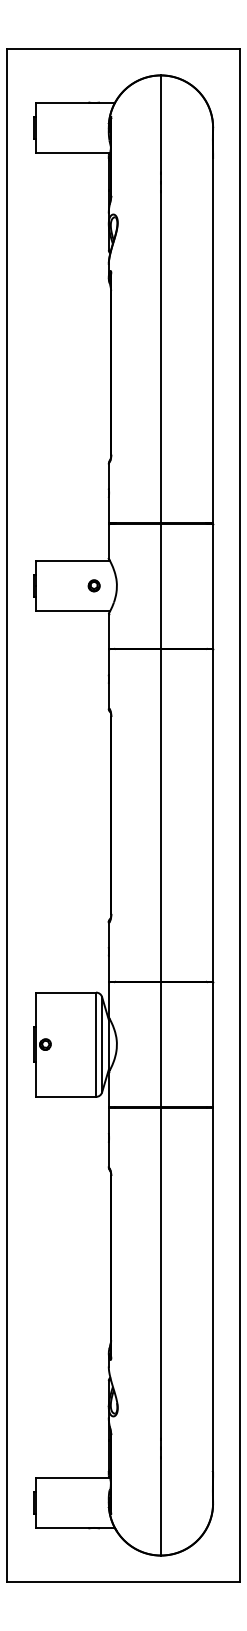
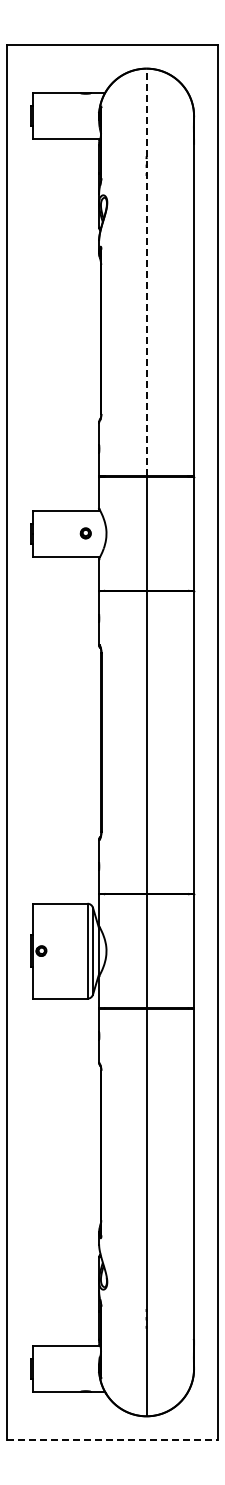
line: (160, 299) -> (146, 272), solid -> dashed
line: (123, 1582) -> (112, 1440), solid -> dashed

